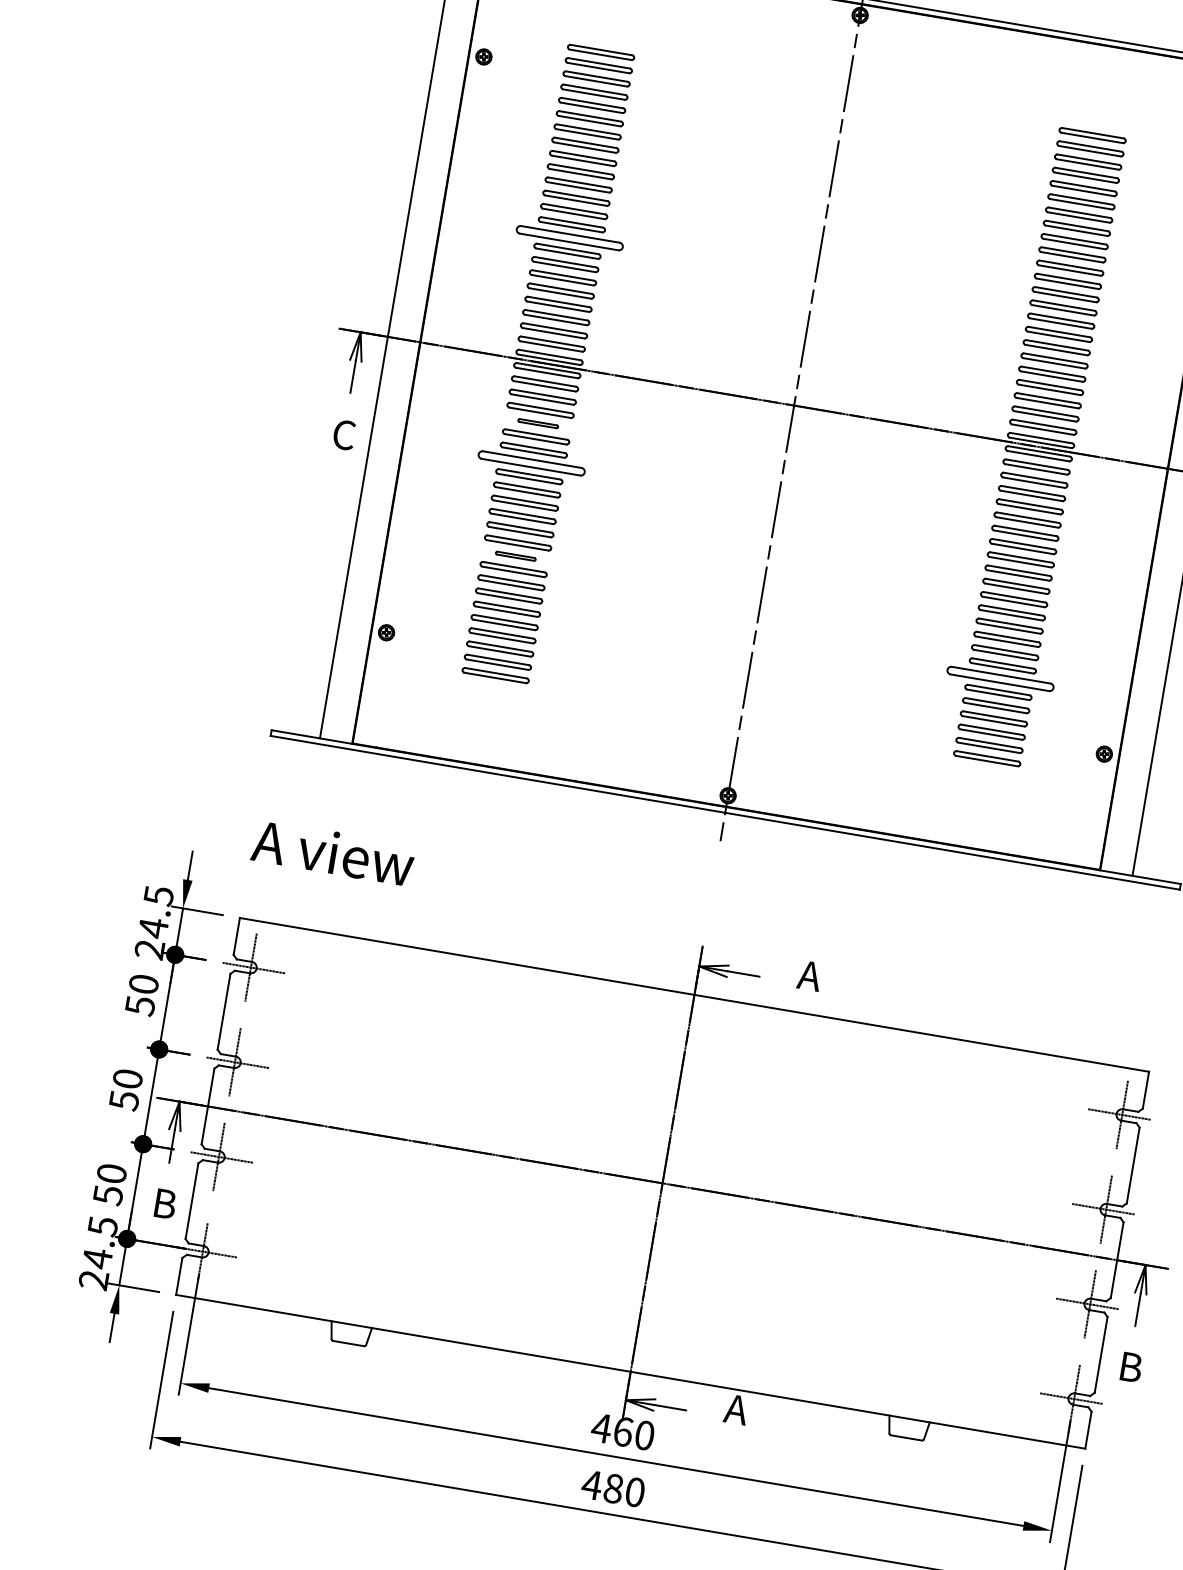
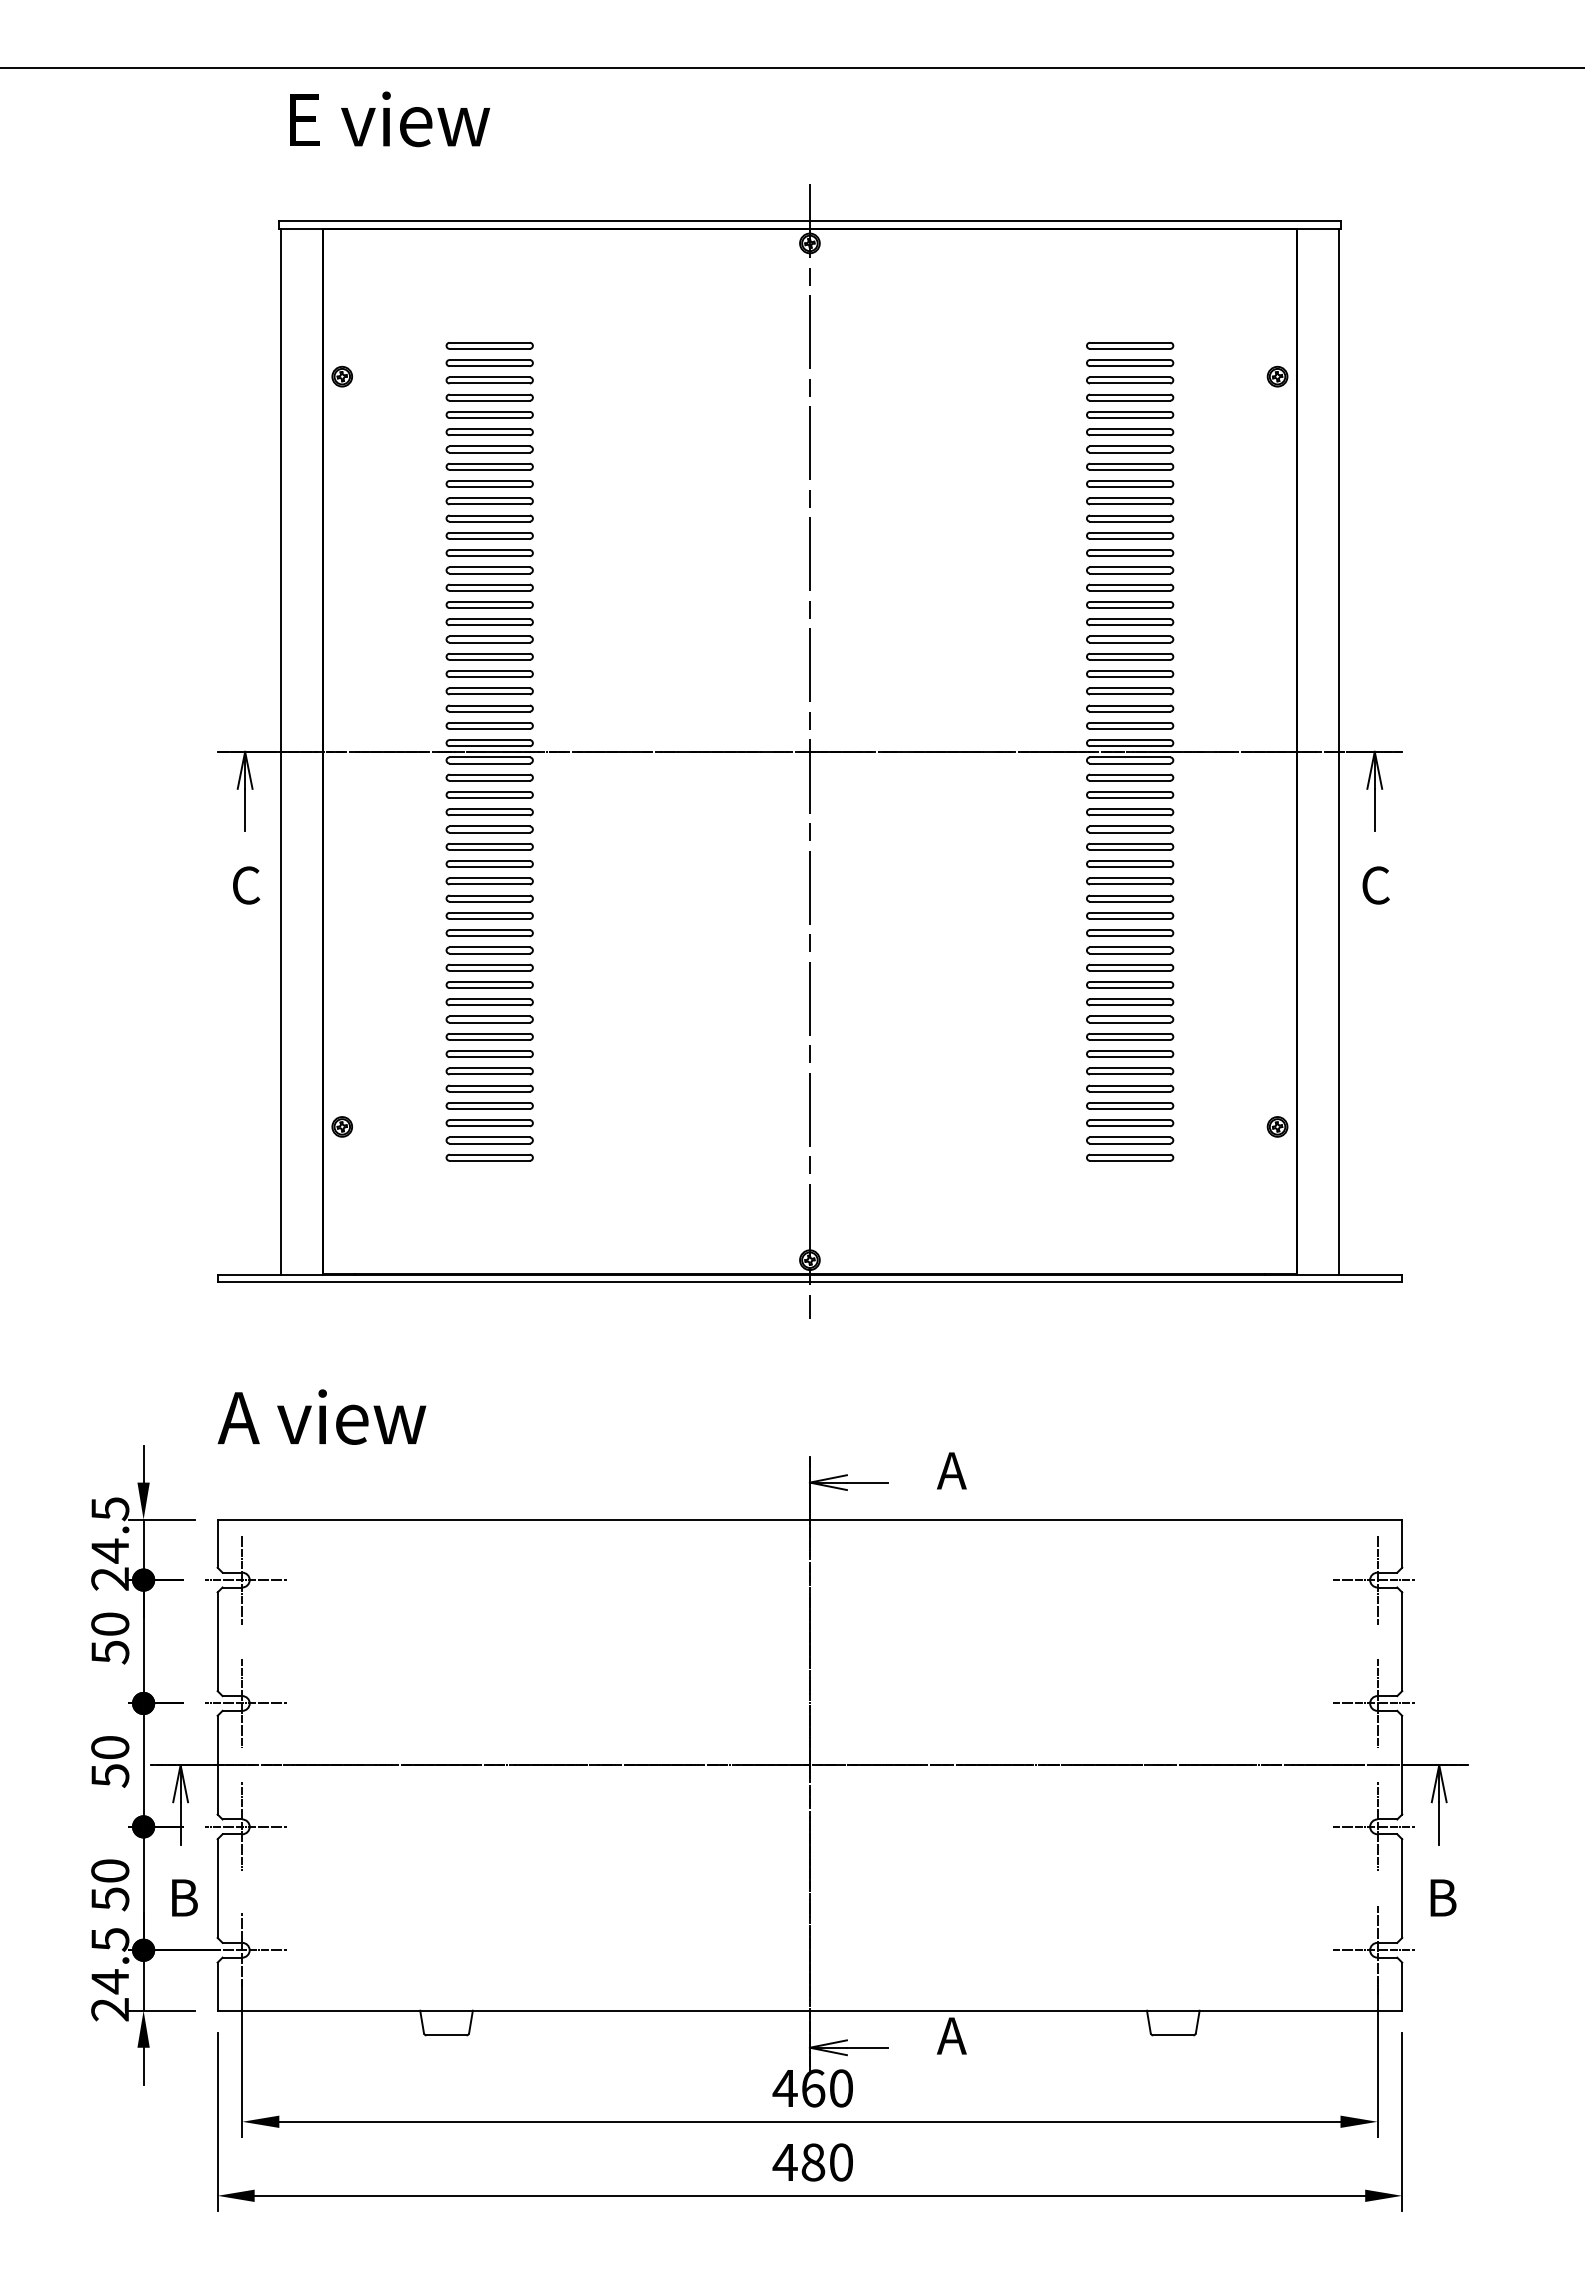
part: (569, 237) -> (489, 587), size x0.62
part: (538, 423) -> (489, 829), size x1.67
part: (531, 463) -> (489, 881), size x0.62
part: (515, 556) -> (489, 1002), size x1.67
part: (1000, 679) -> (1130, 1054), size x0.62

